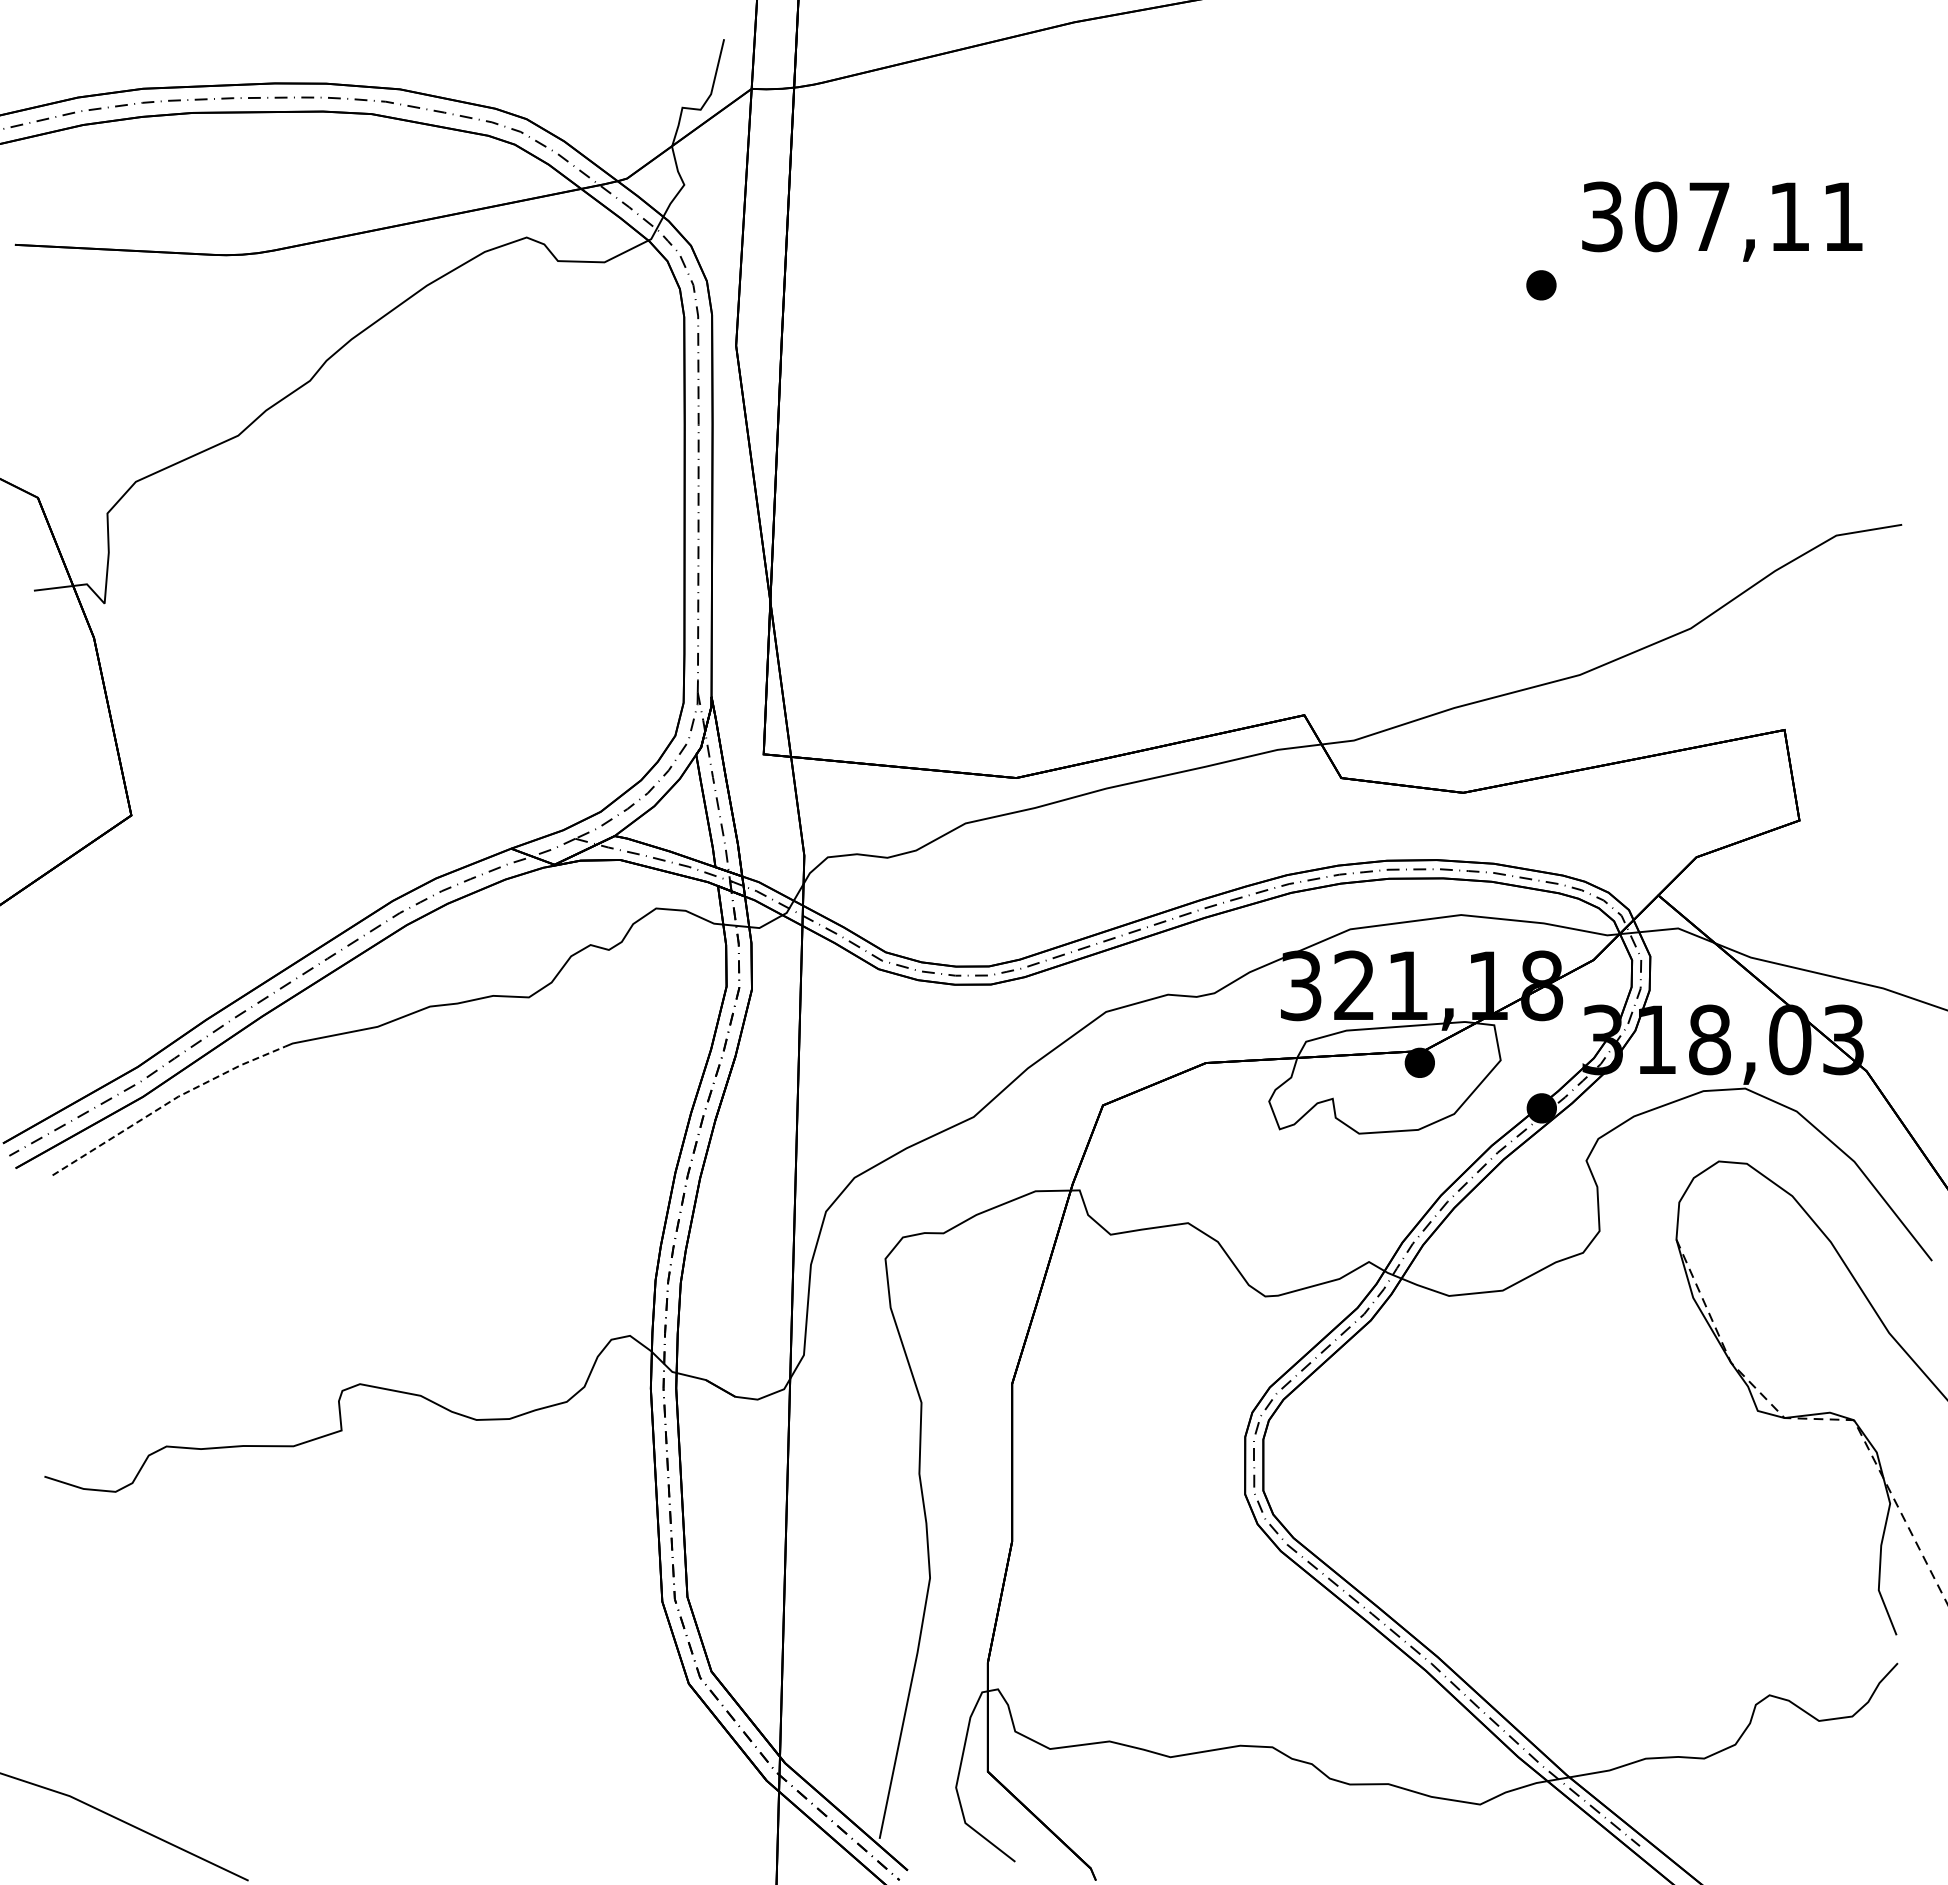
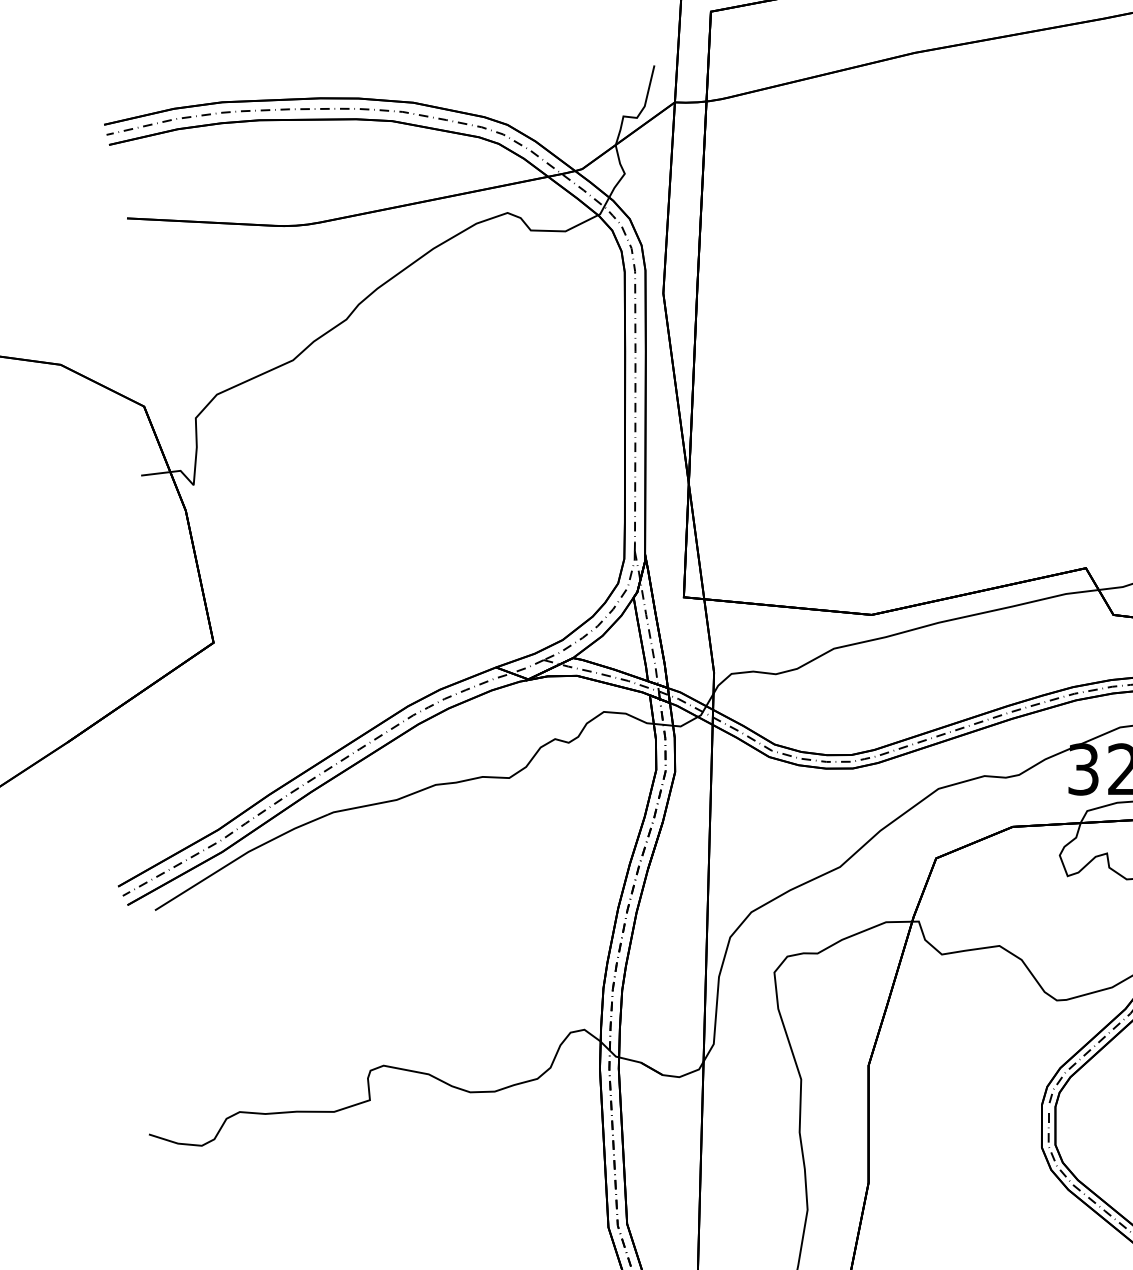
line: (166, 1104) -> (239, 857), dashed -> solid

